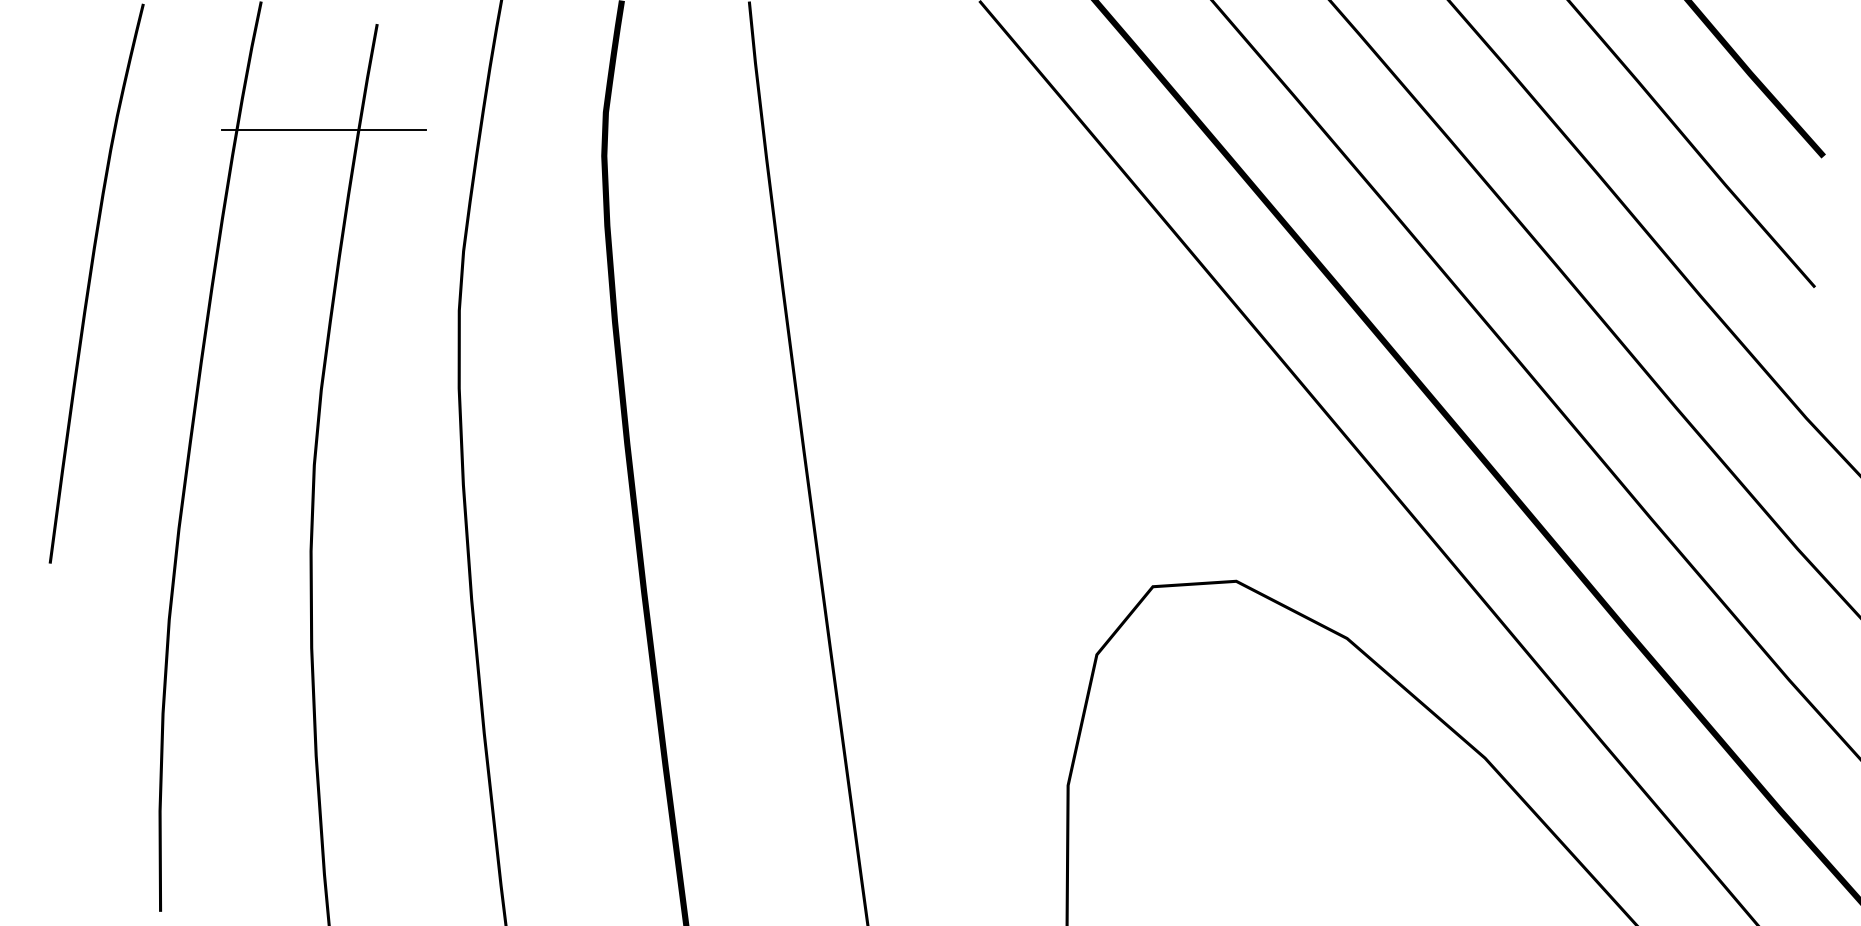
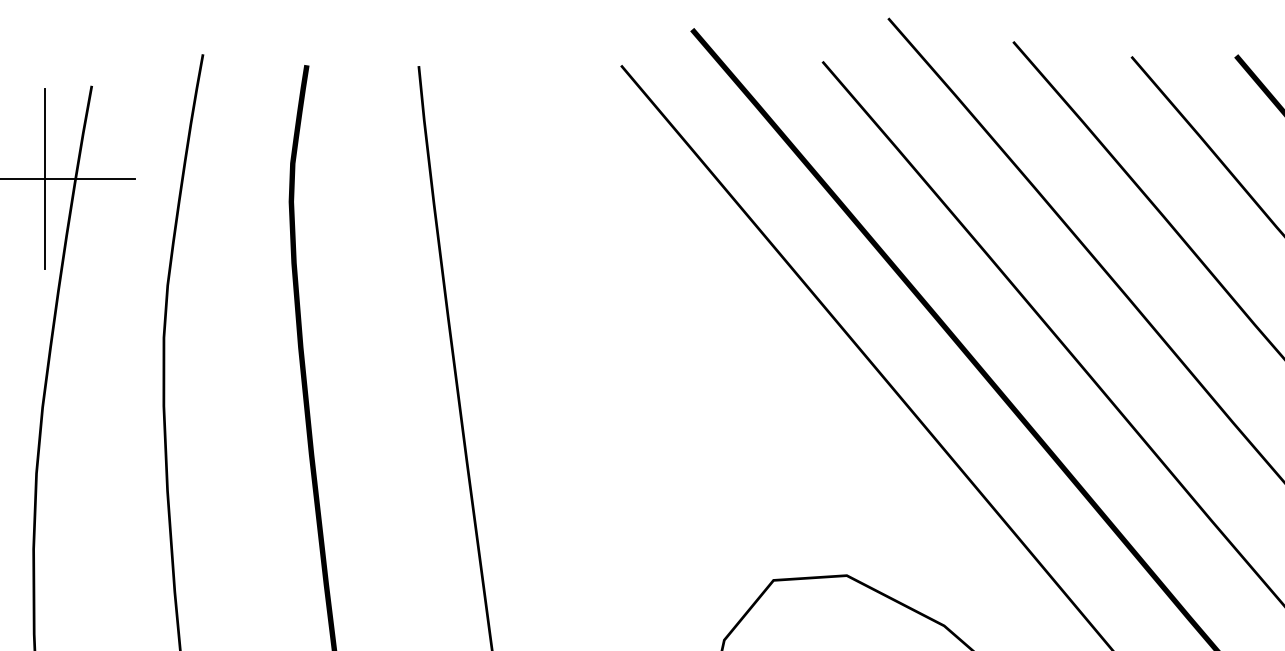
line: (324, 129) -> (45, 178), added

